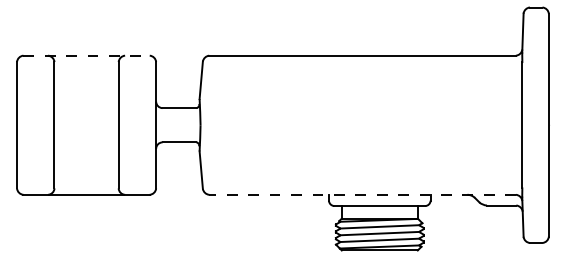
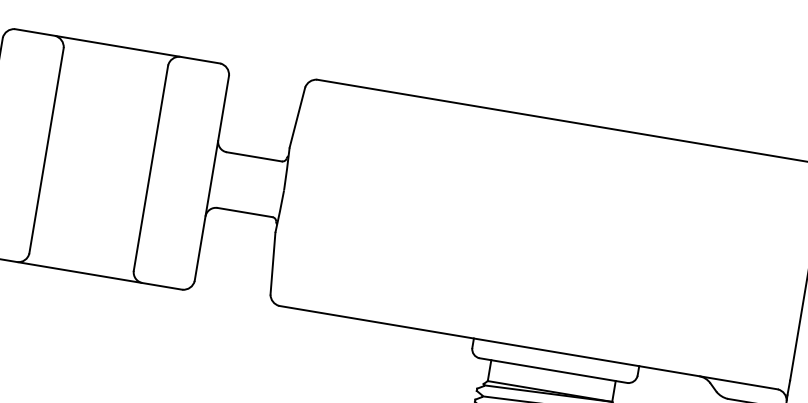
line: (87, 55) -> (119, 46), dashed -> solid
line: (362, 194) -> (528, 347), dashed -> solid

